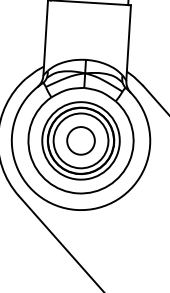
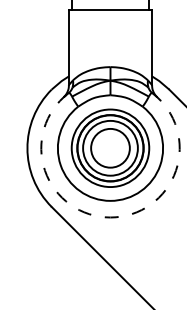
circle: (81, 141) -> (110, 148), size x1.4
arc: (76, 209) -> (110, 217), solid -> dashed

